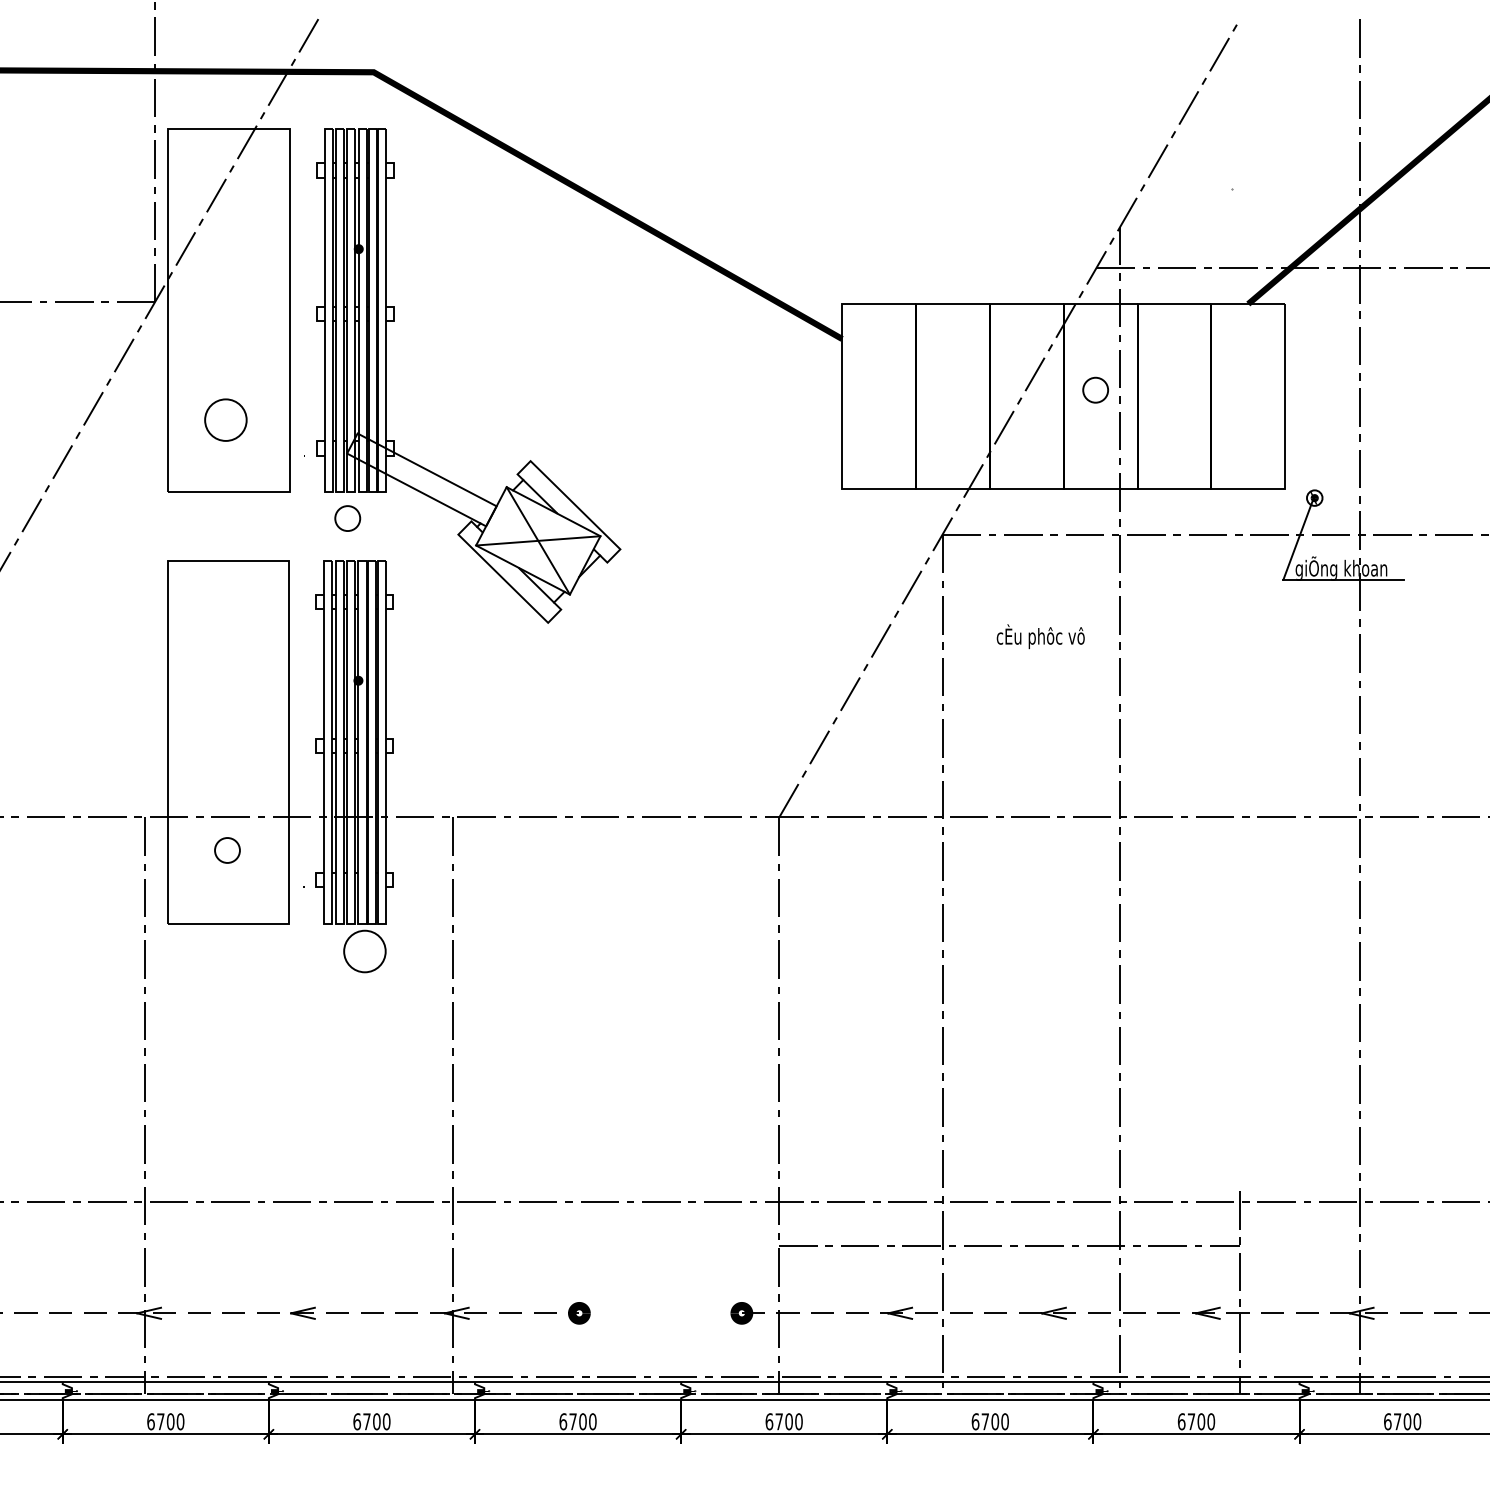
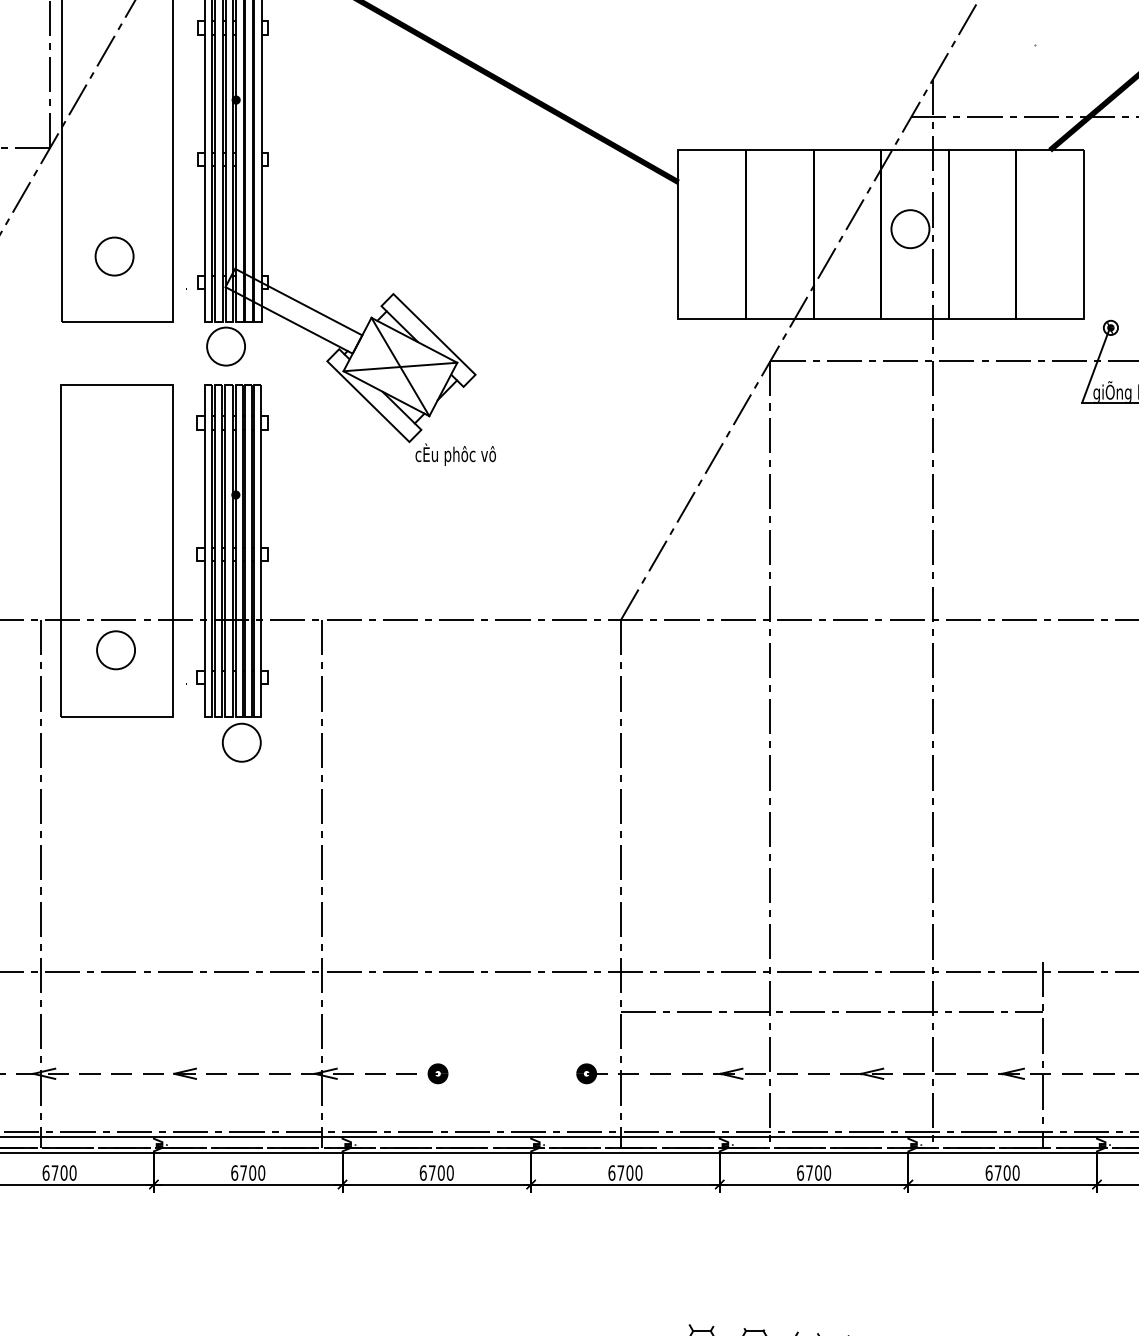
circle: (1095, 390) -> (910, 229), size x1.67
circle: (347, 518) -> (225, 346), size x1.67
text: (1040, 636) -> (455, 454), moved
circle: (227, 850) -> (116, 650), size x1.67

